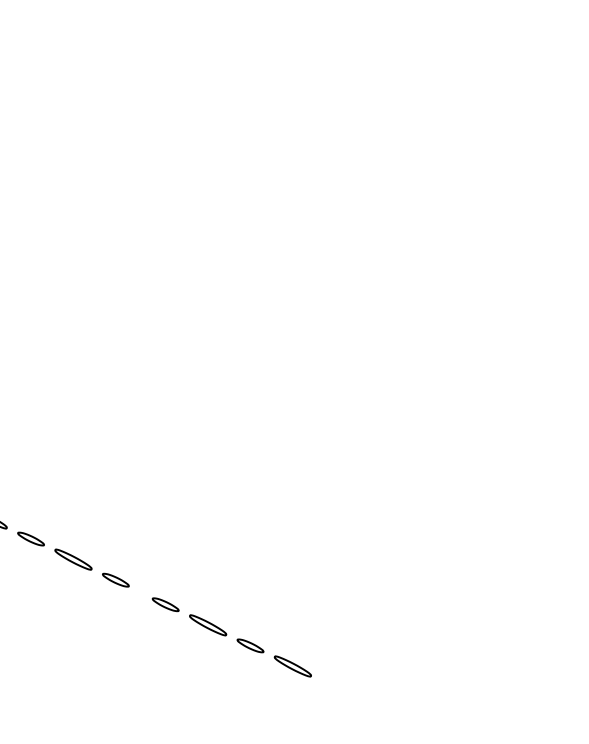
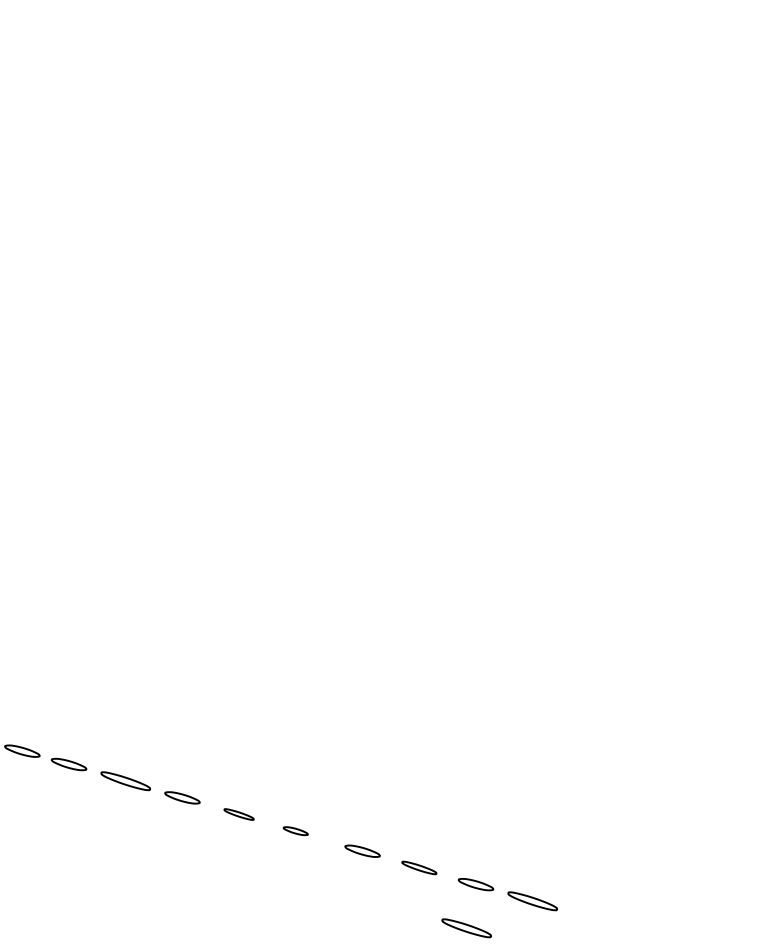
part: (72, 559) -> (238, 814), size x0.6
part: (115, 579) -> (295, 830), size x0.7
part: (208, 625) -> (419, 867), size x0.7
part: (237, 679) -> (466, 928), added

